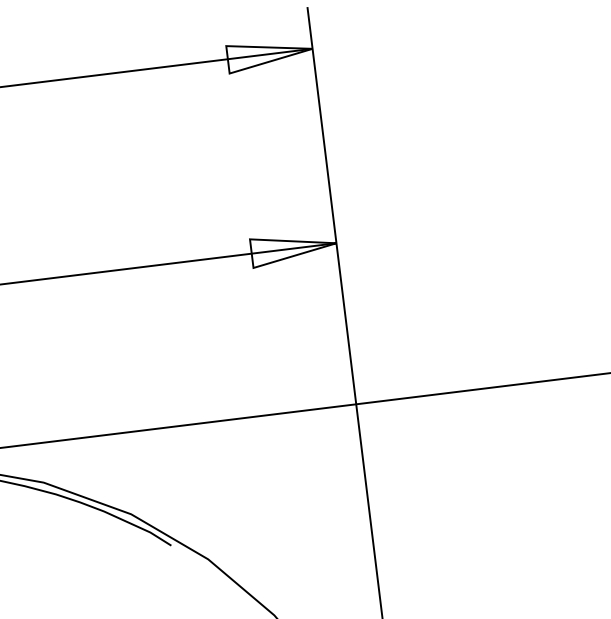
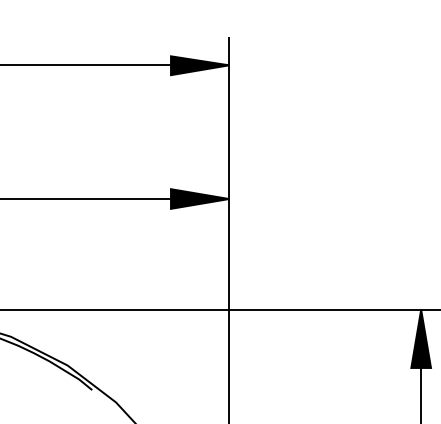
fill: (270, 54) -> (200, 65), added
fill: (294, 247) -> (200, 198), added

